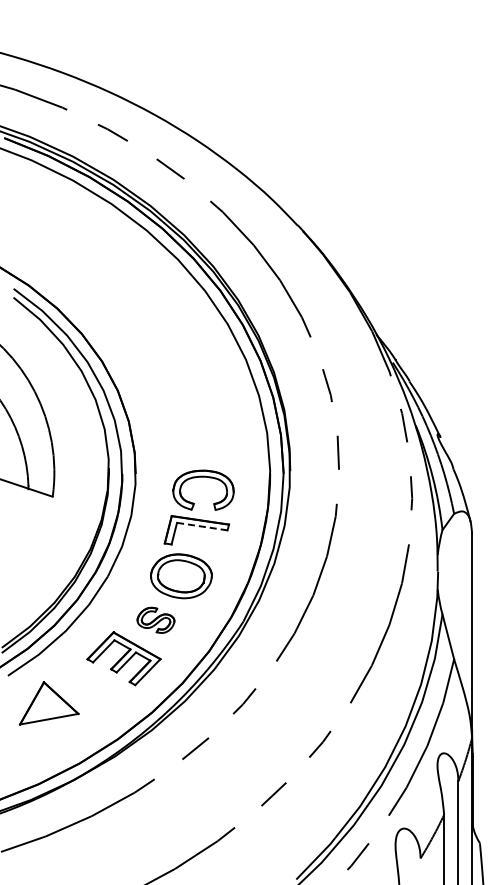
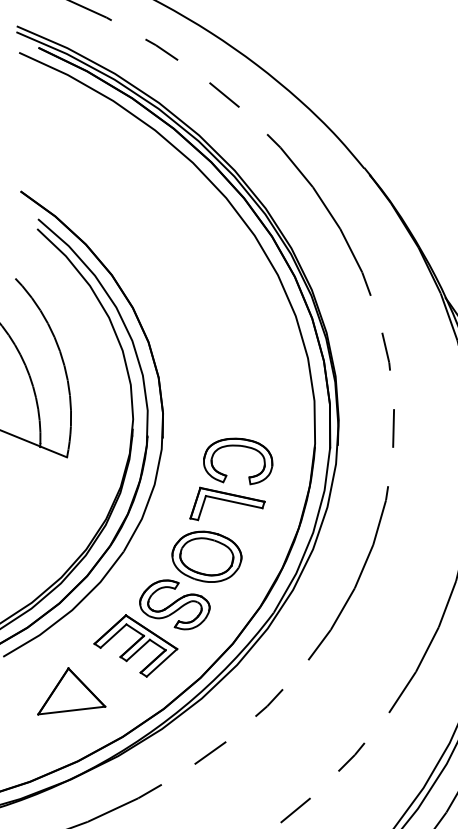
line: (202, 526) -> (234, 502), dashed -> solid
part: (155, 620) -> (174, 604), size x1.67
part: (49, 703) -> (73, 692), moved

